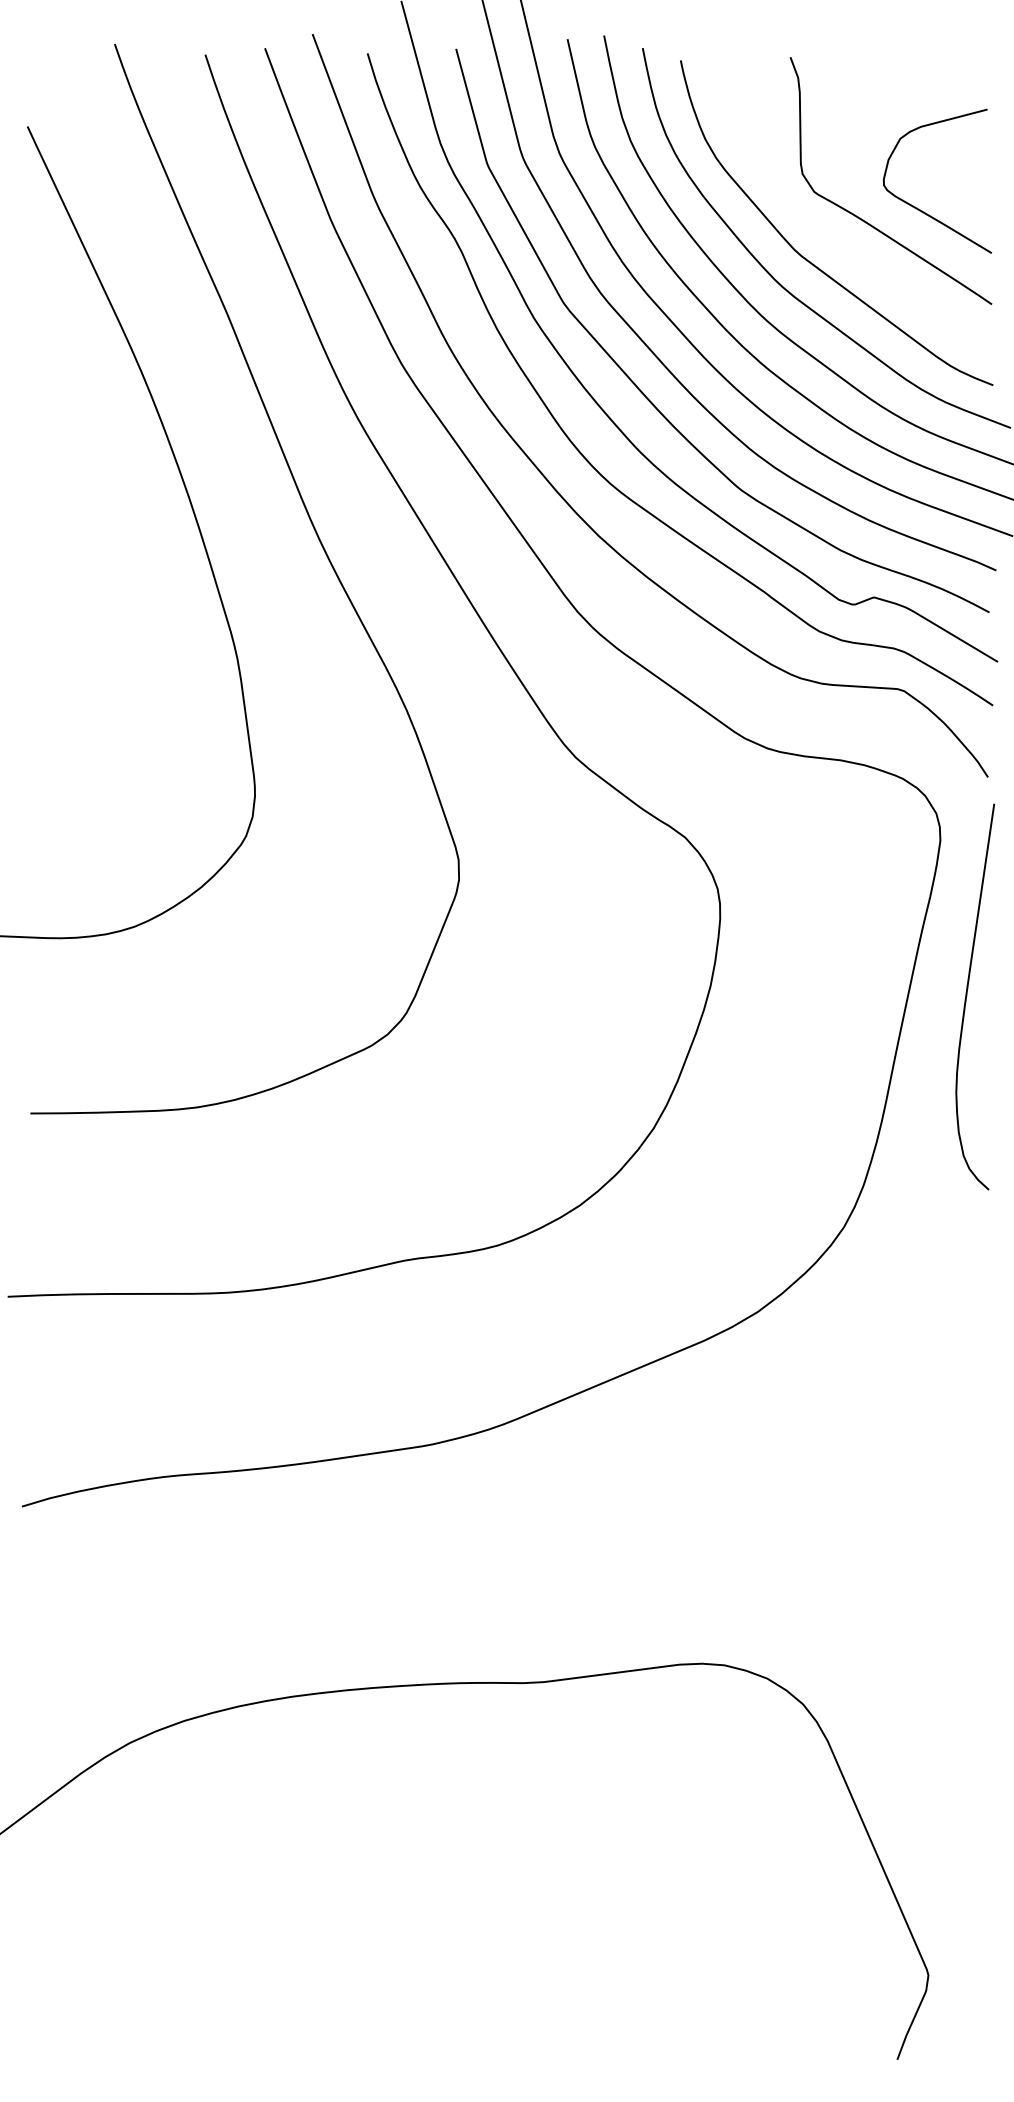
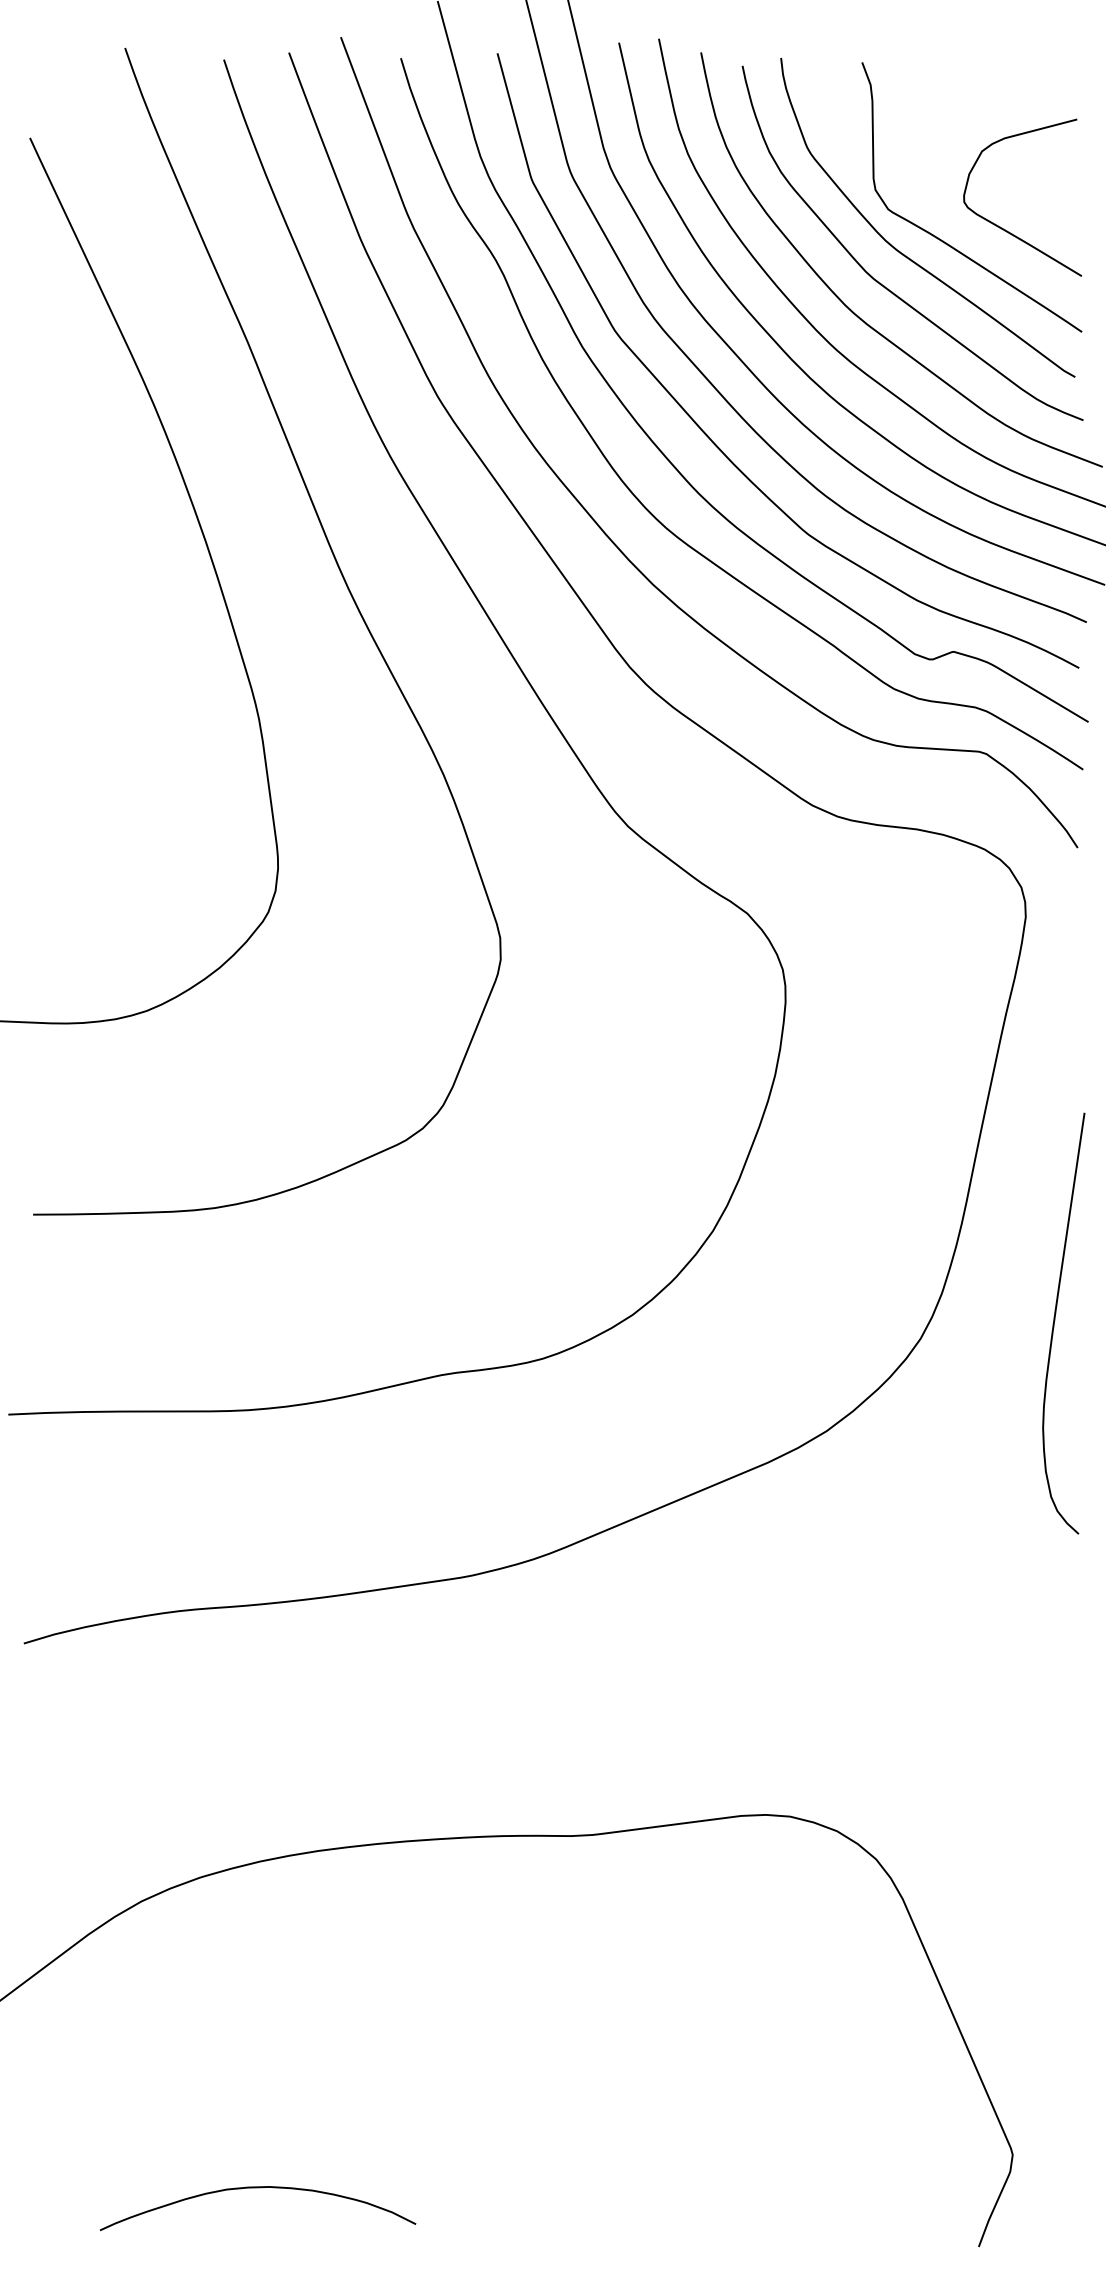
curve: (828, 232) -> (903, 253), added
curve: (967, 994) -> (1055, 1320), moved
curve: (236, 2006) -> (257, 2188), added

